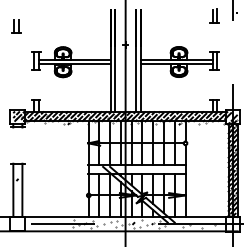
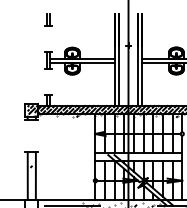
part: (16, 26) -> (48, 20), moved

